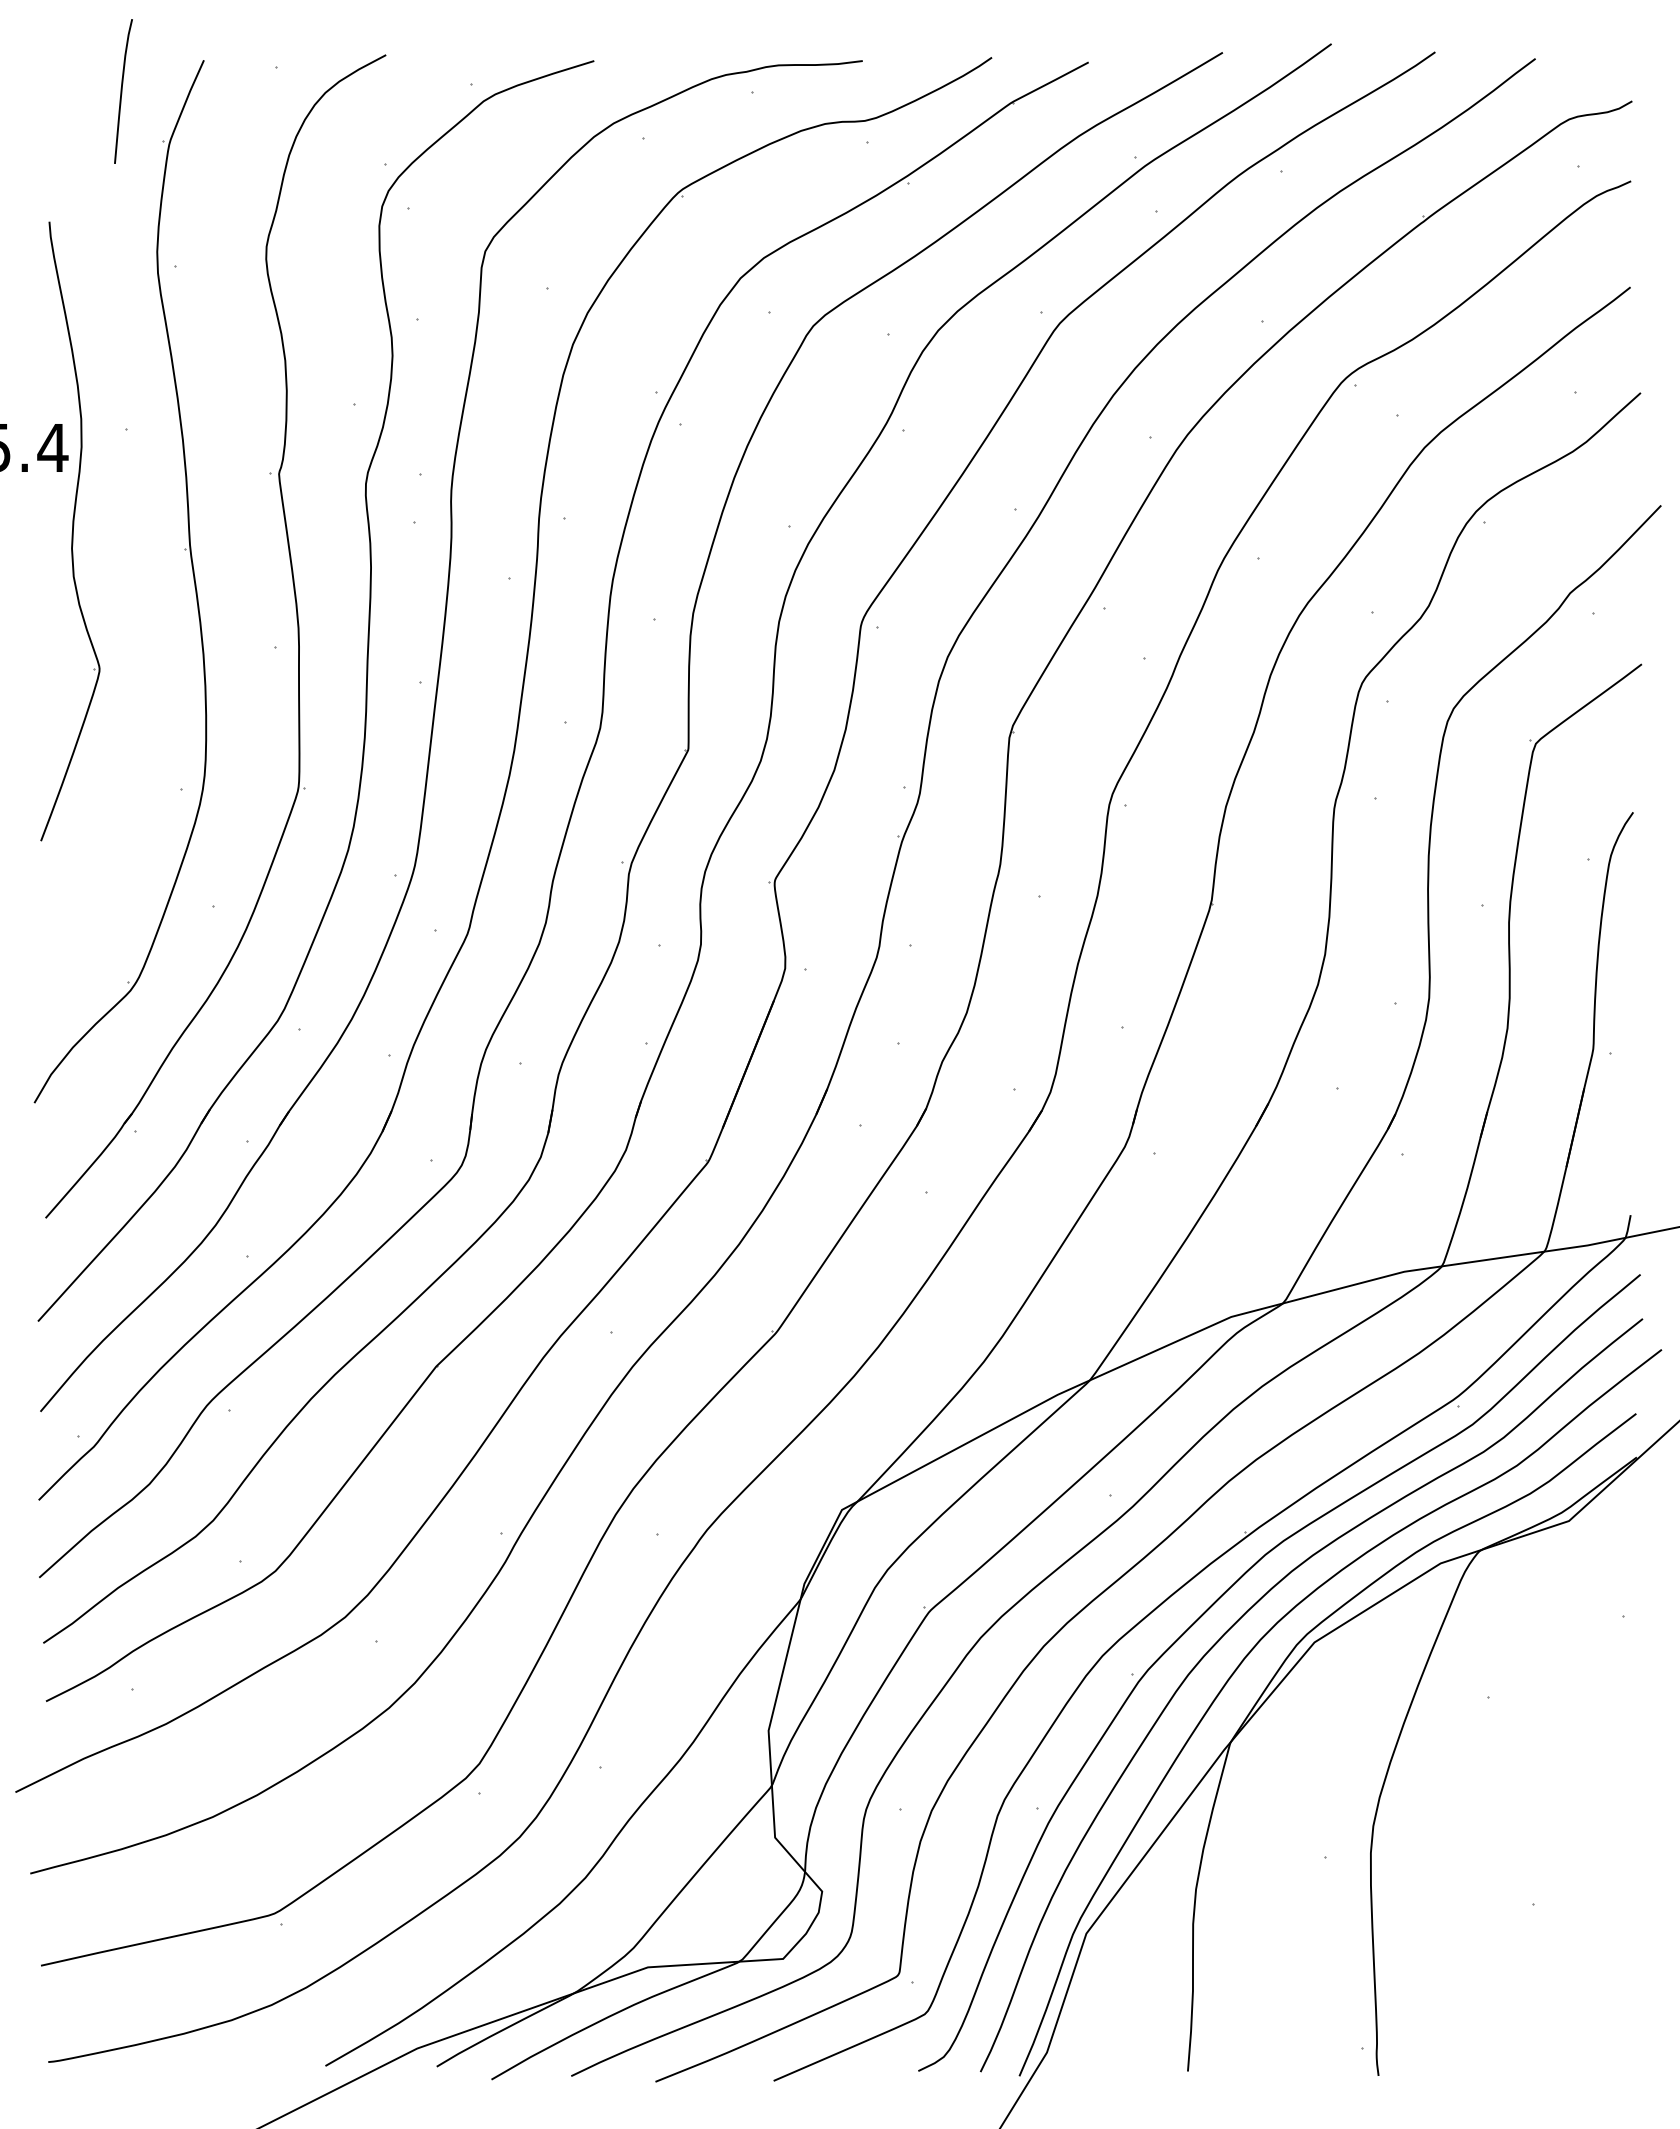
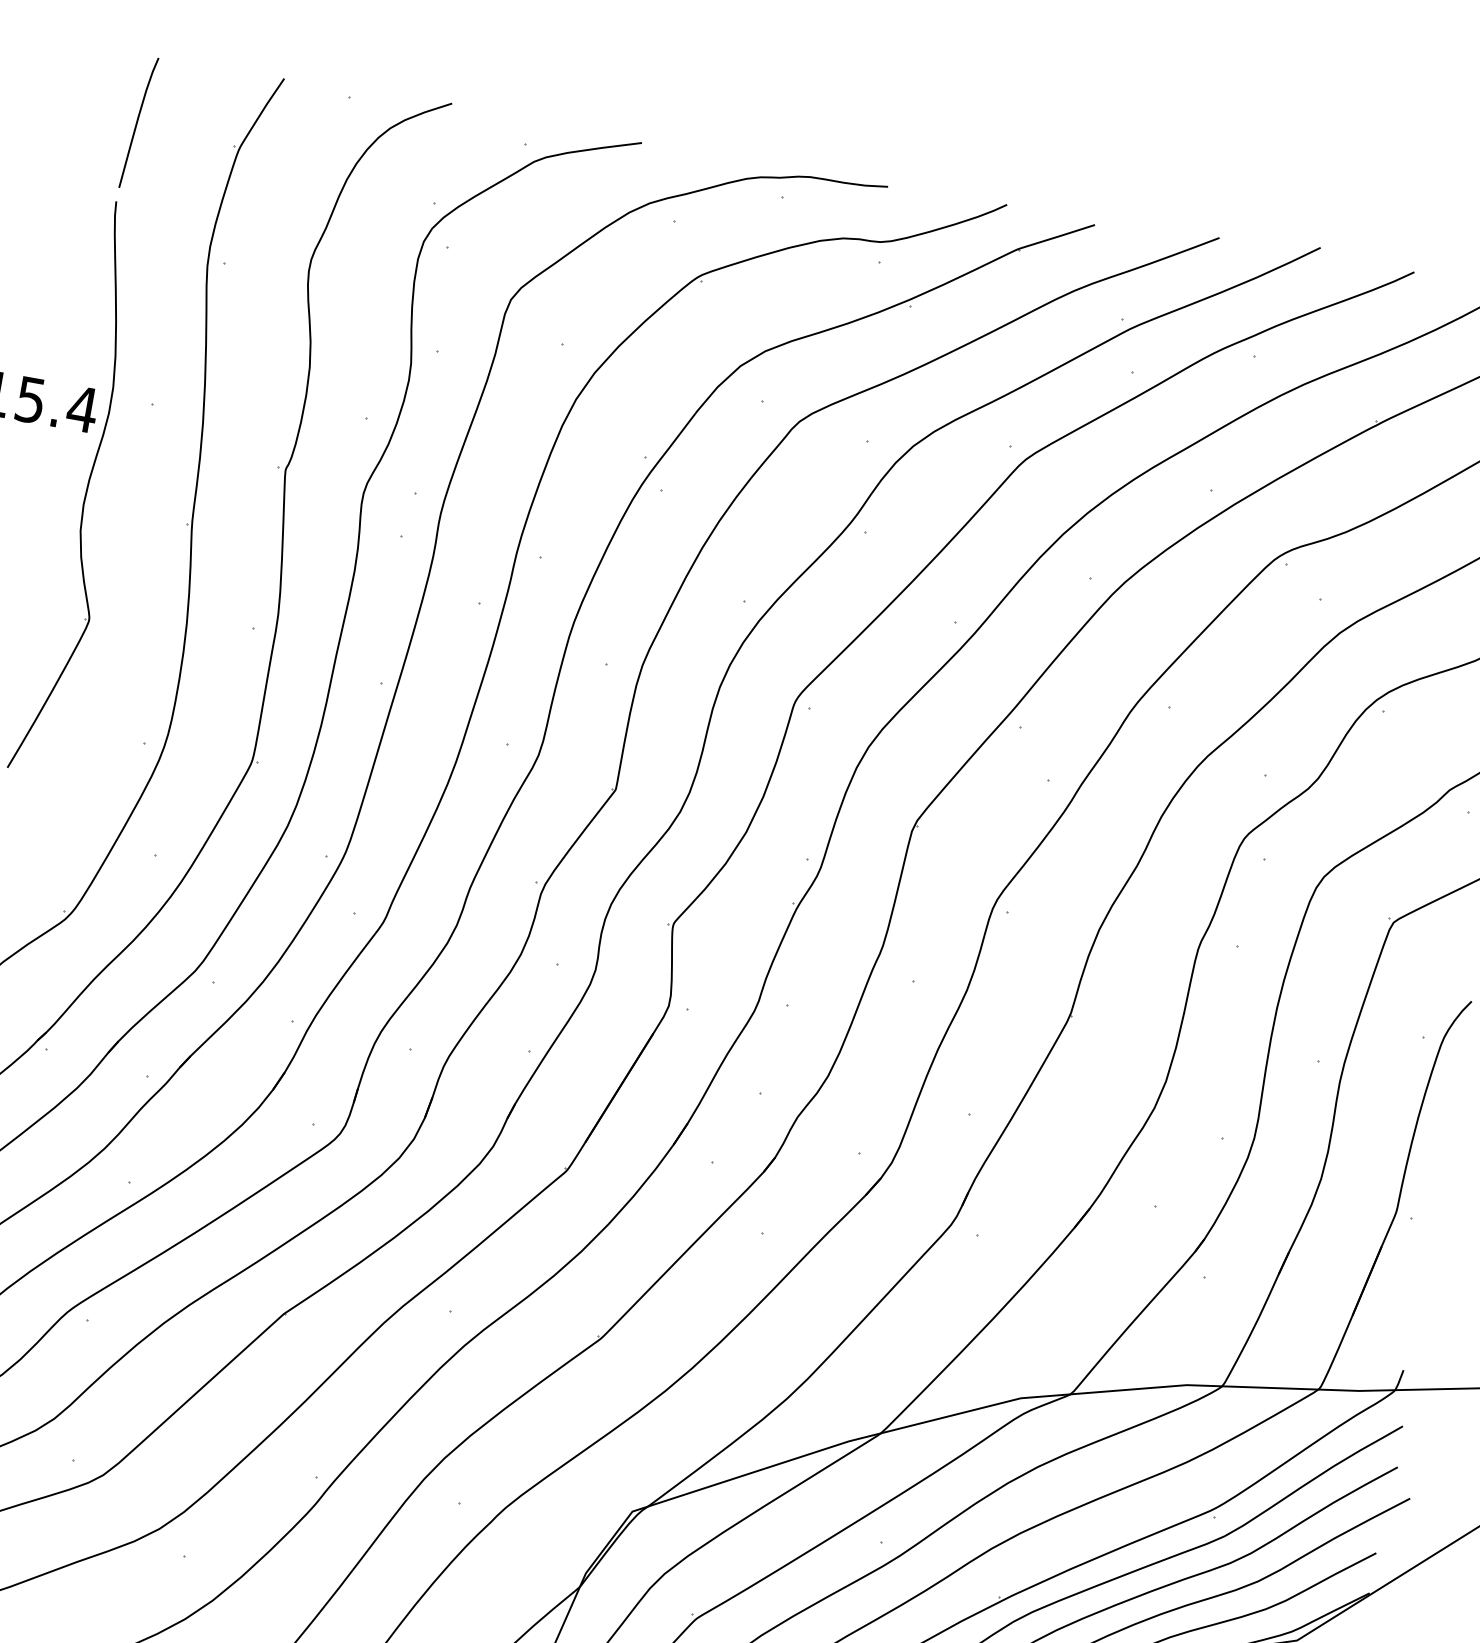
curve: (122, 91) -> (137, 122), moved

